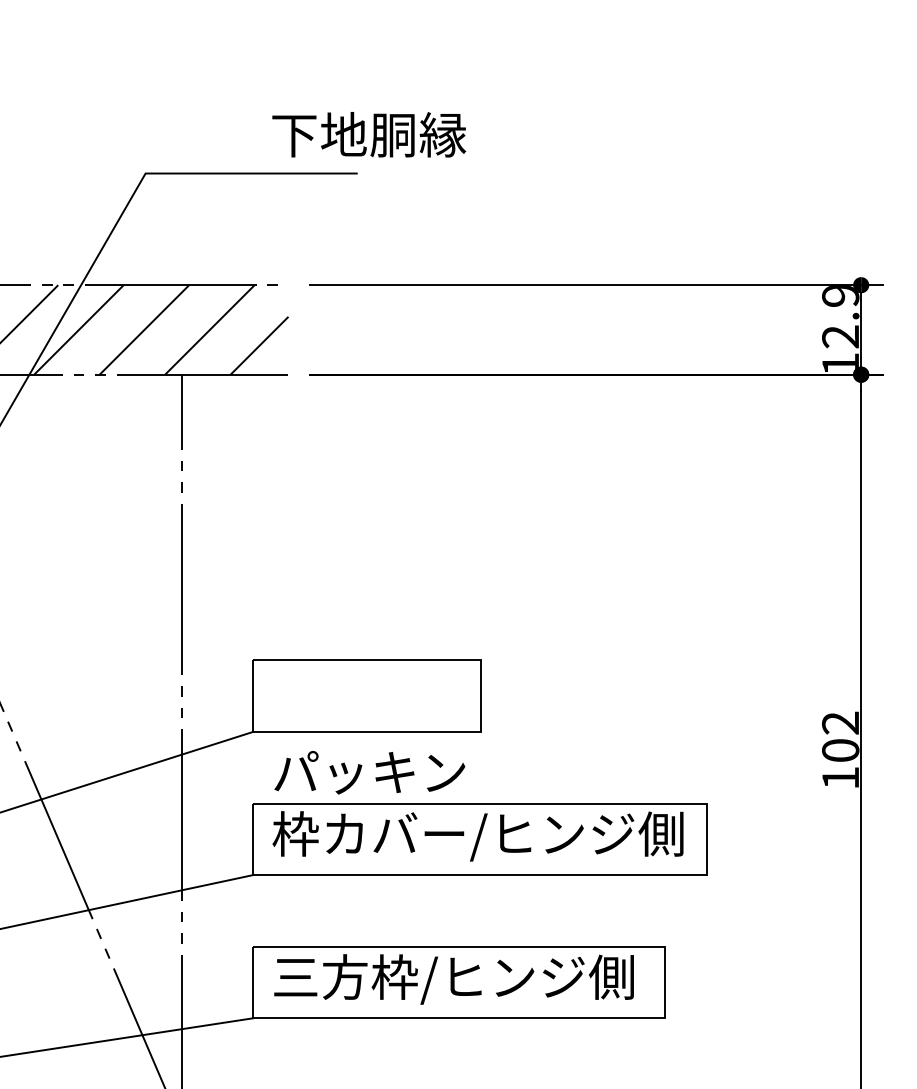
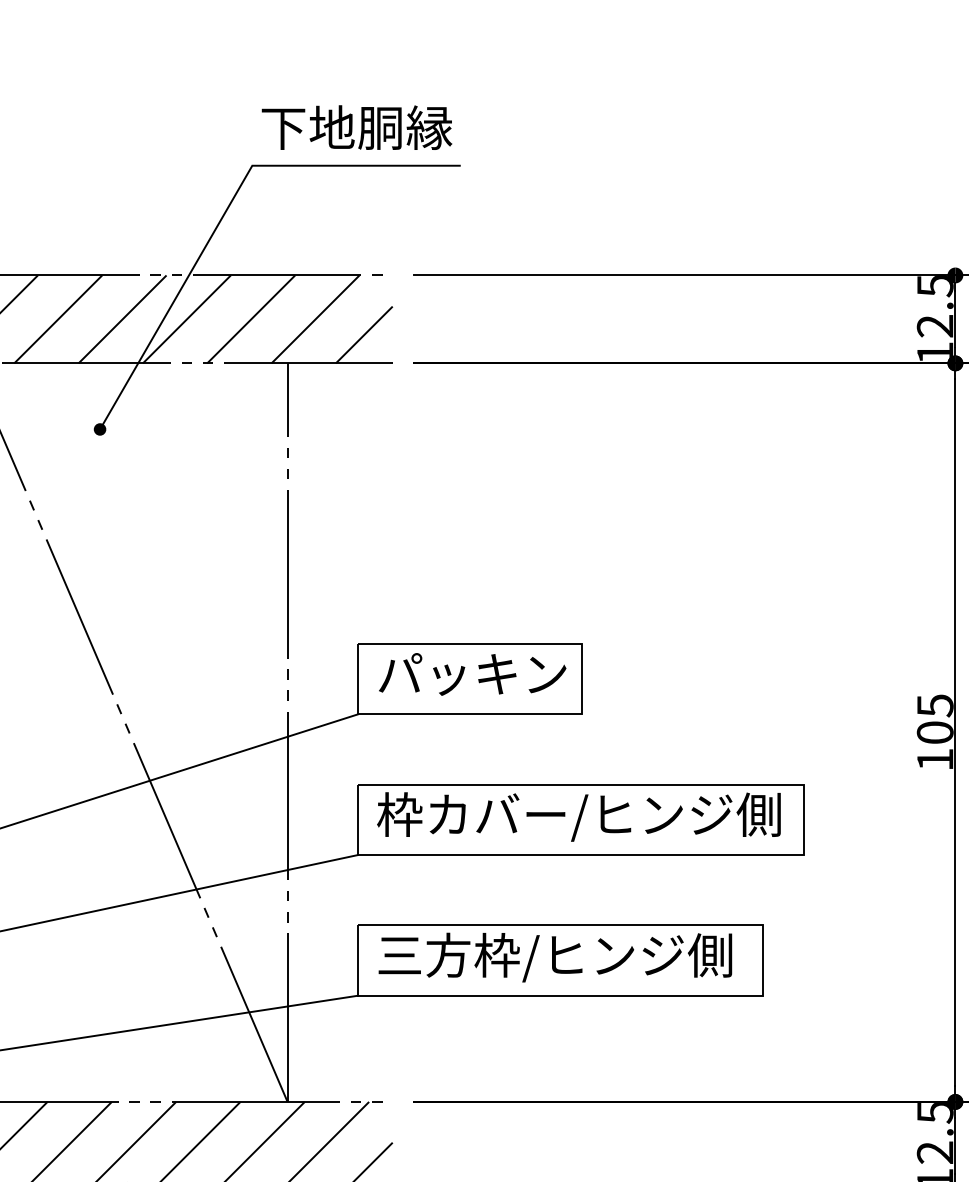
text: (368, 134) -> (356, 127), moved
text: (839, 296) -> (934, 286), 12.9 -> 12.5
text: (839, 722) -> (934, 705), 102 -> 105
text: (369, 772) -> (472, 674), moved

